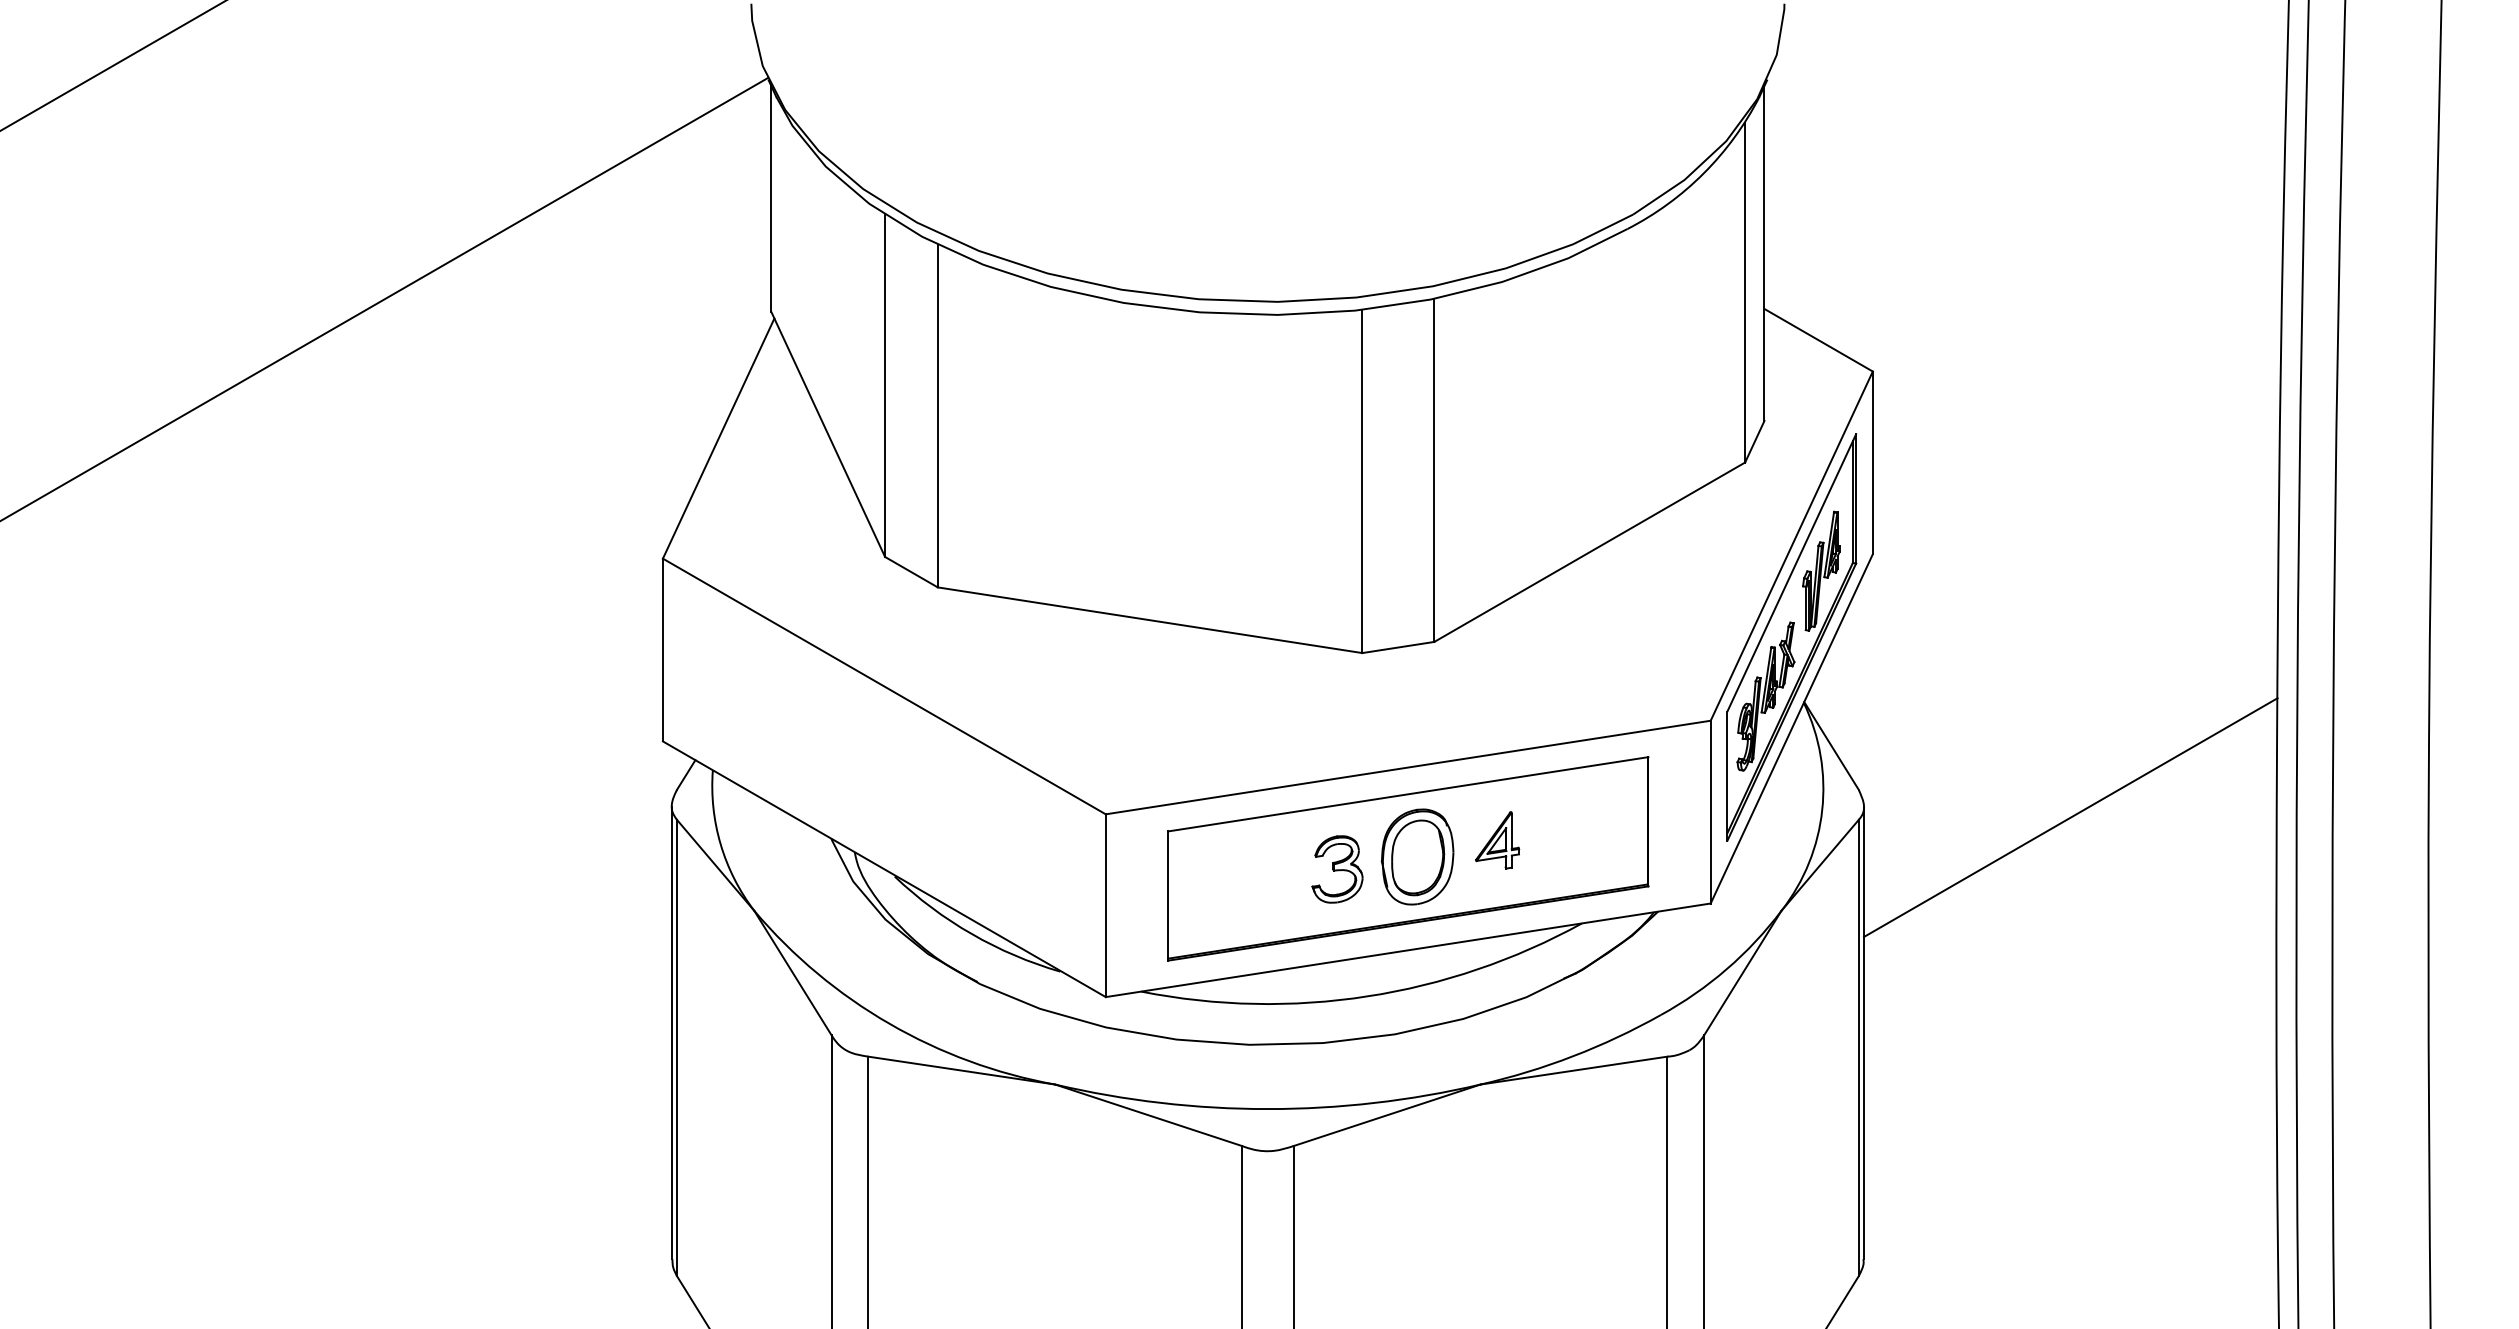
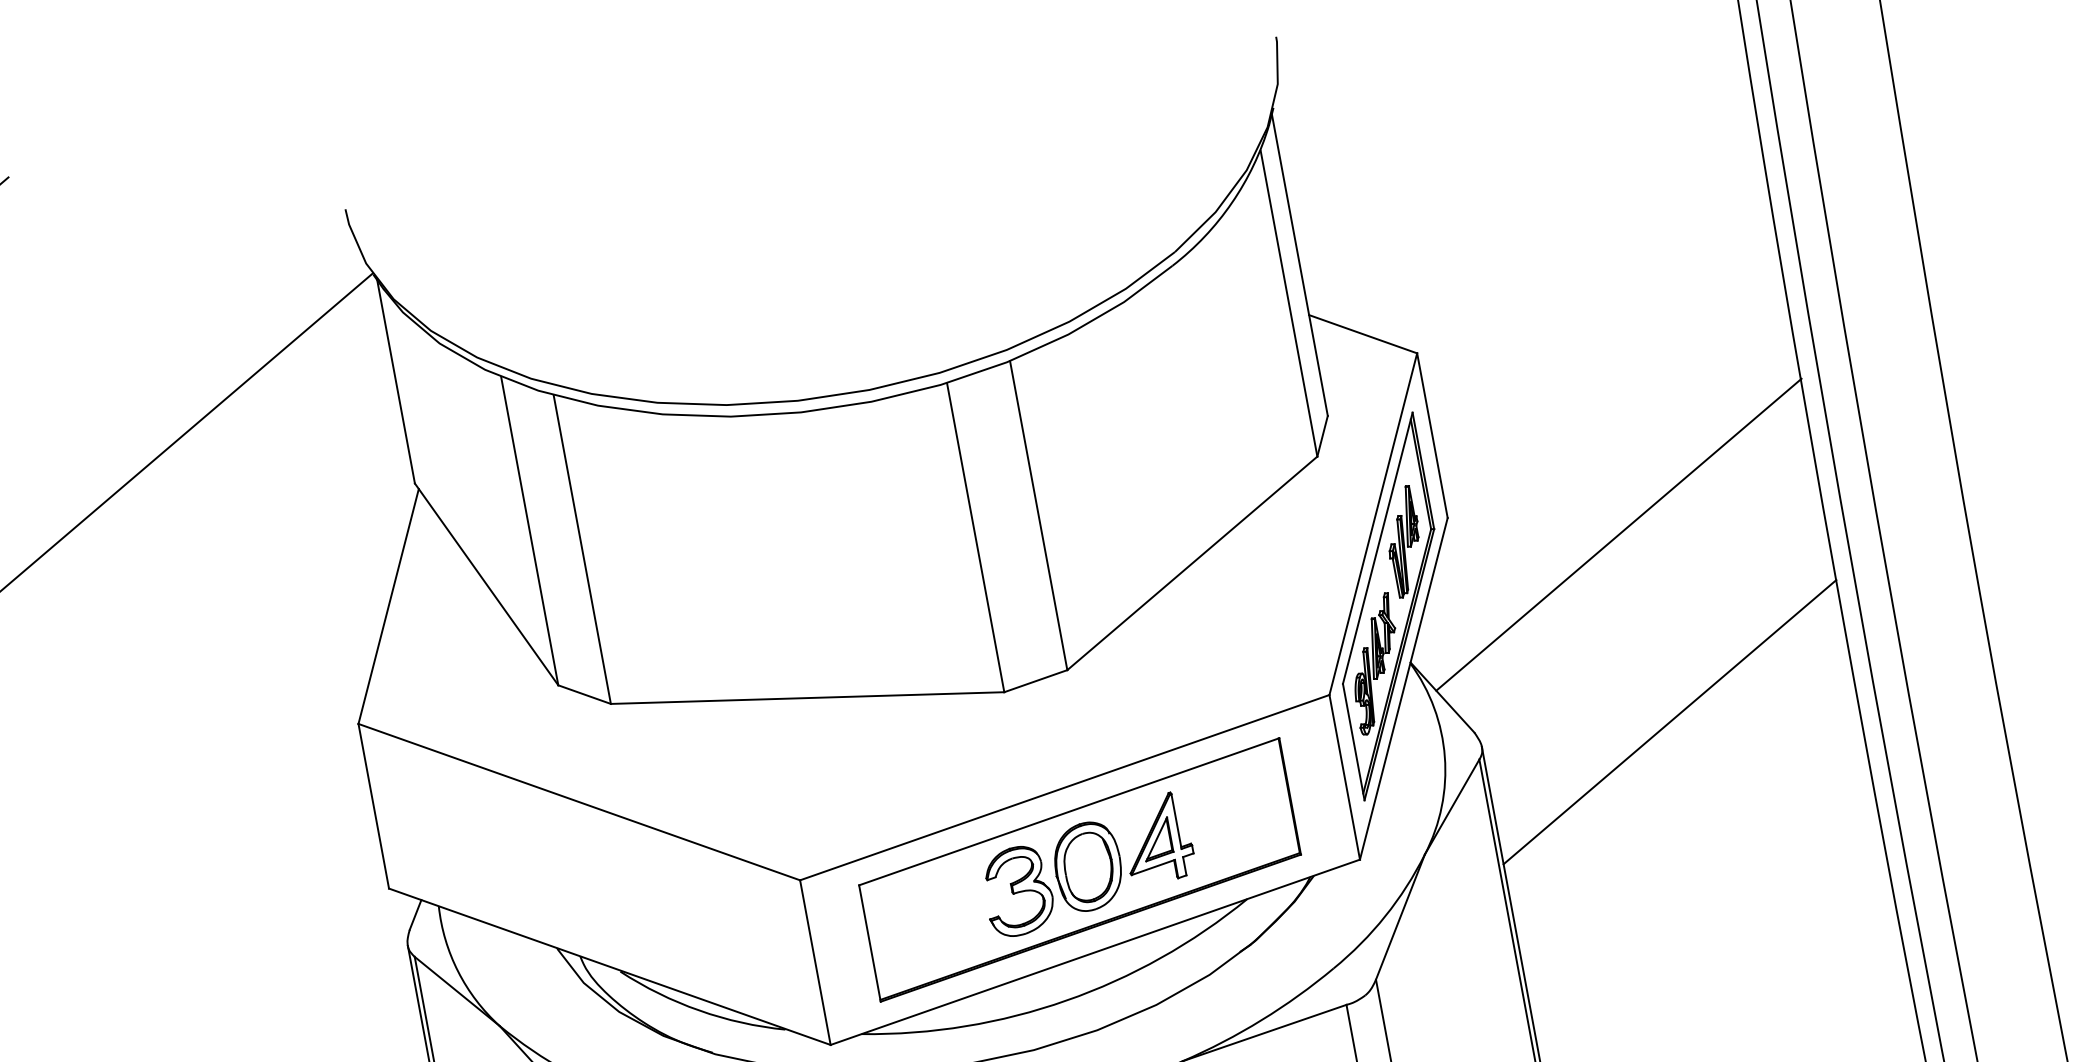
line: (2053, 606) -> (1619, 534), added
part: (1497, 840) -> (1157, 838), size x1.67
part: (1337, 869) -> (1018, 891), size x1.43

